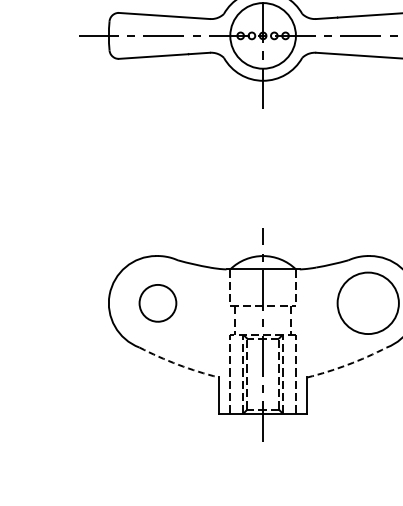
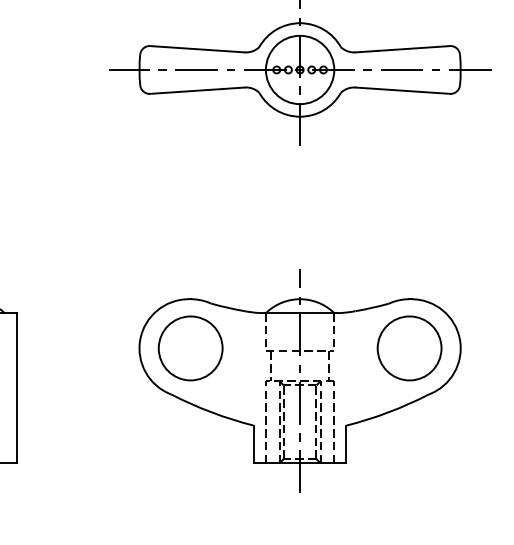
part: (157, 303) -> (190, 348), size x1.67
arc: (178, 364) -> (211, 412), dashed -> solid
arc: (348, 364) -> (388, 412), dashed -> solid

